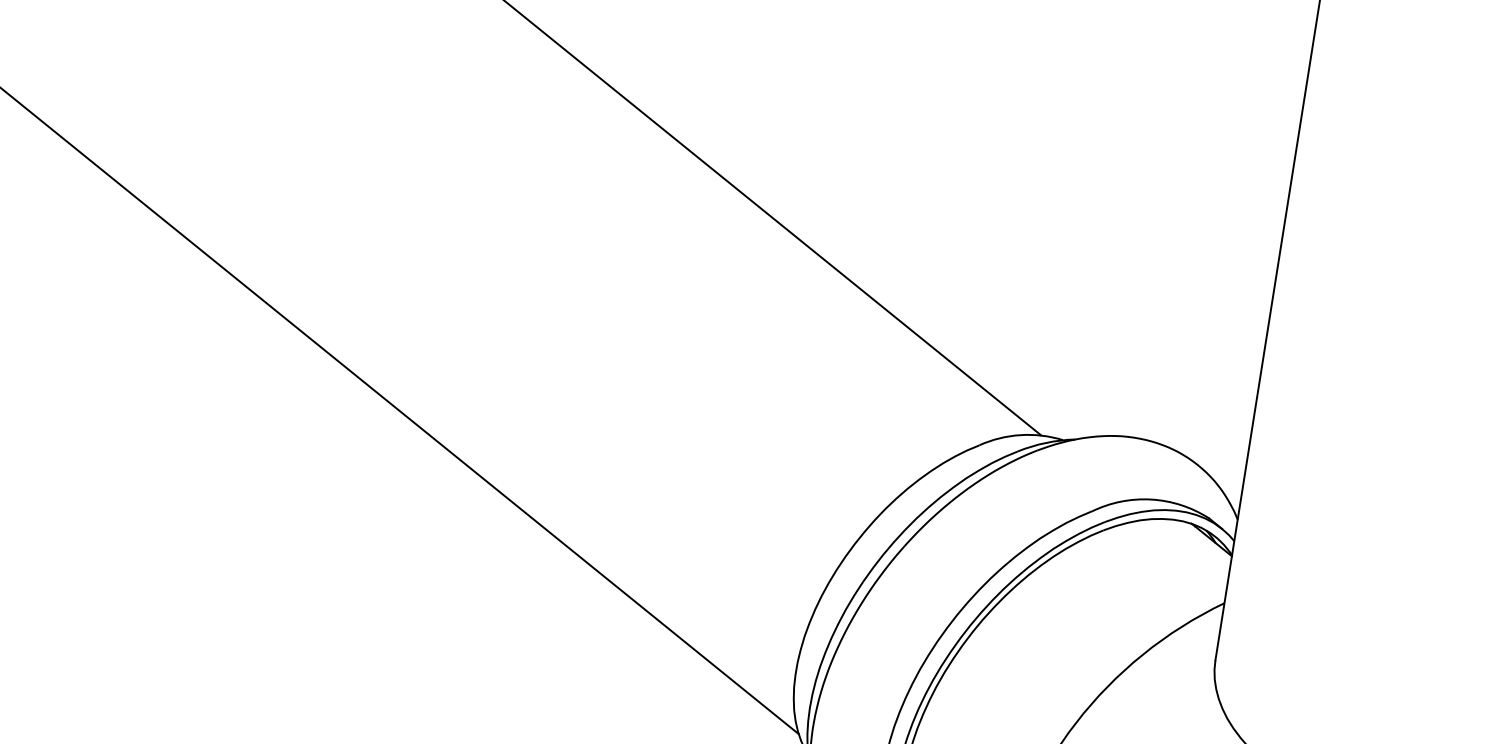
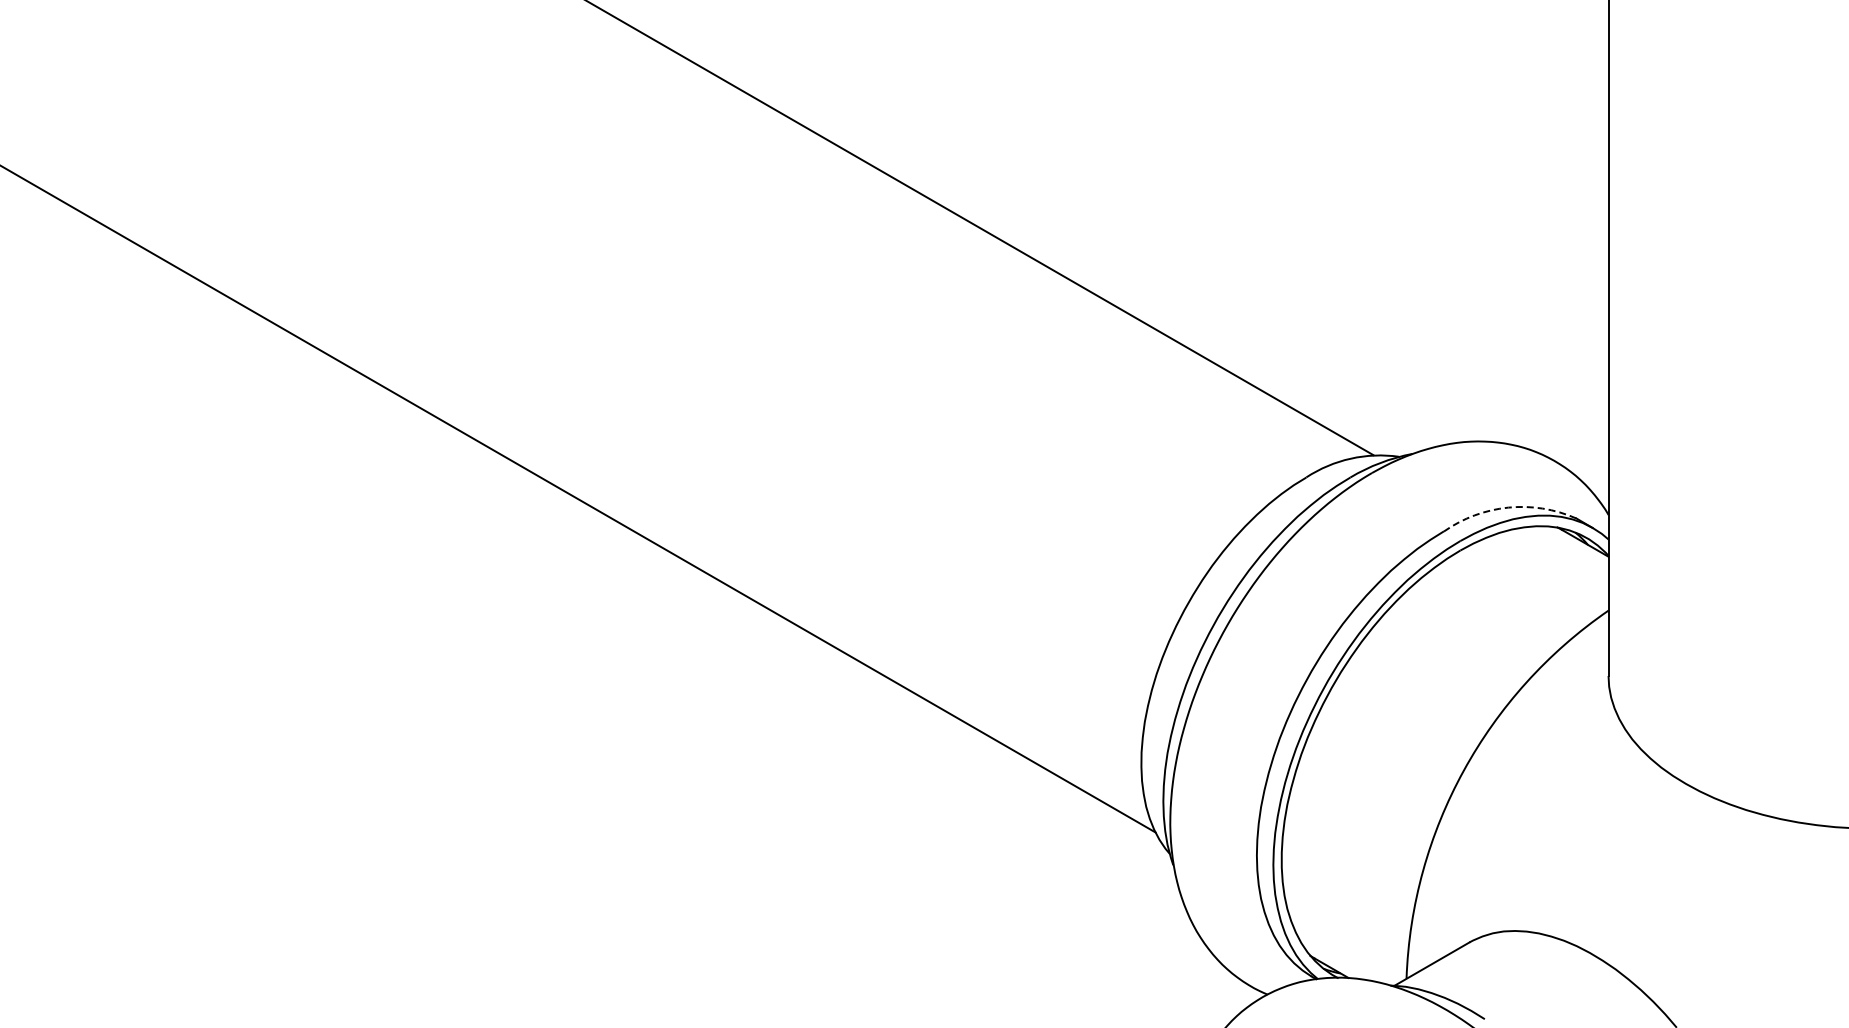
arc: (1151, 499) -> (1508, 507), solid -> dashed

